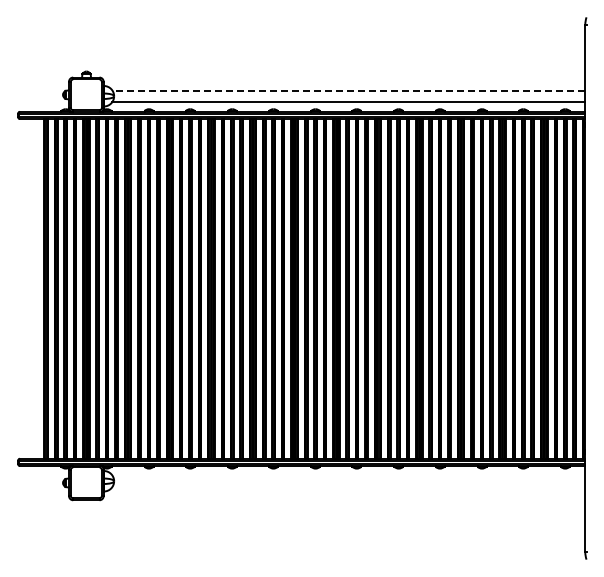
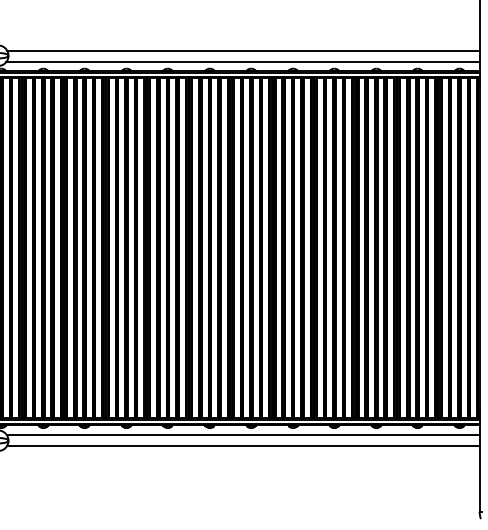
line: (348, 91) -> (242, 50), dashed -> solid
line: (348, 475) -> (242, 434), added
line: (348, 486) -> (242, 445), added

